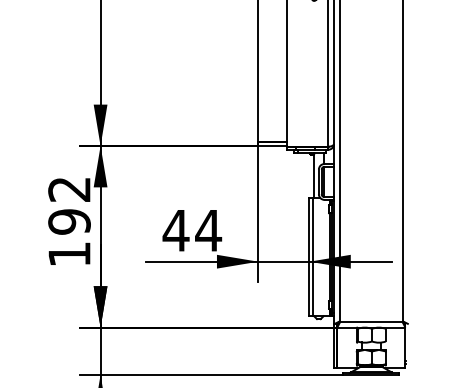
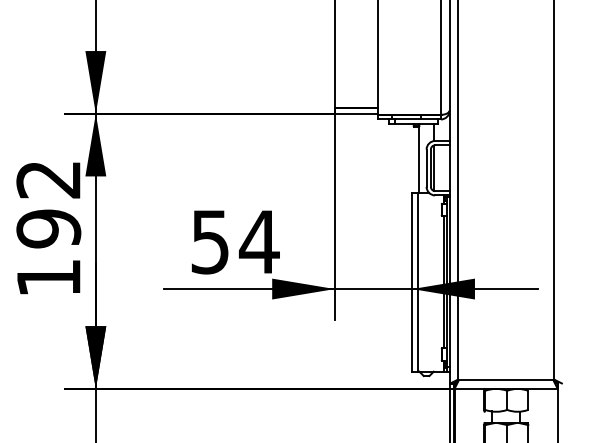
text: (175, 231) -> (209, 243), 44 -> 54

